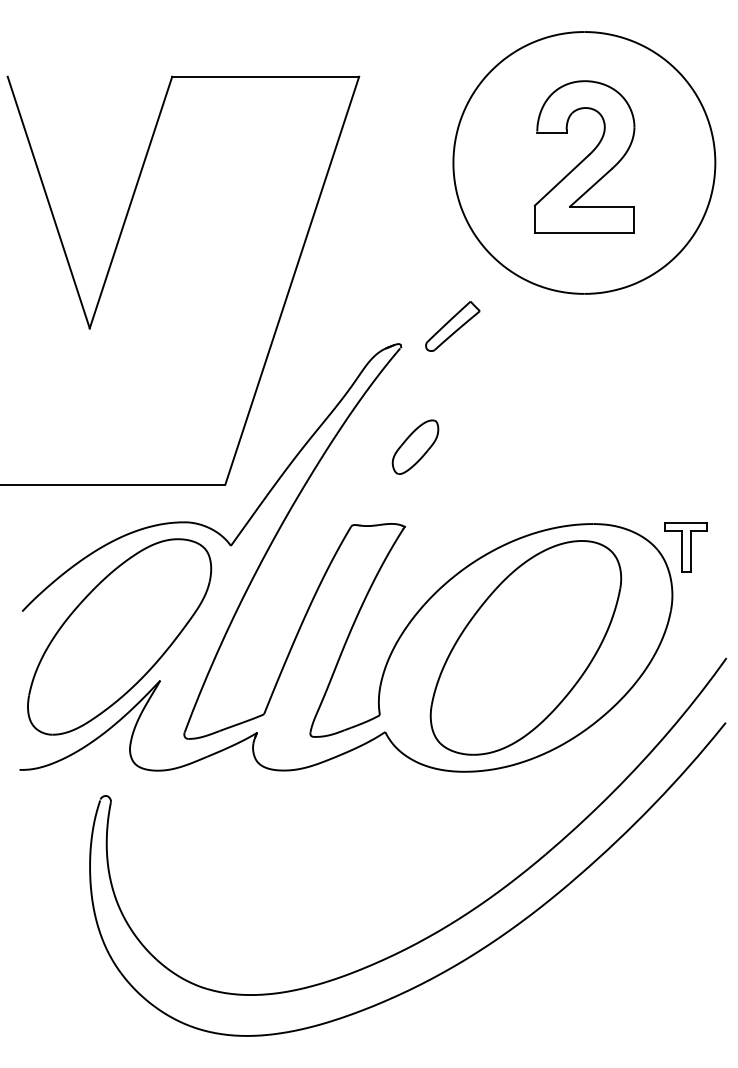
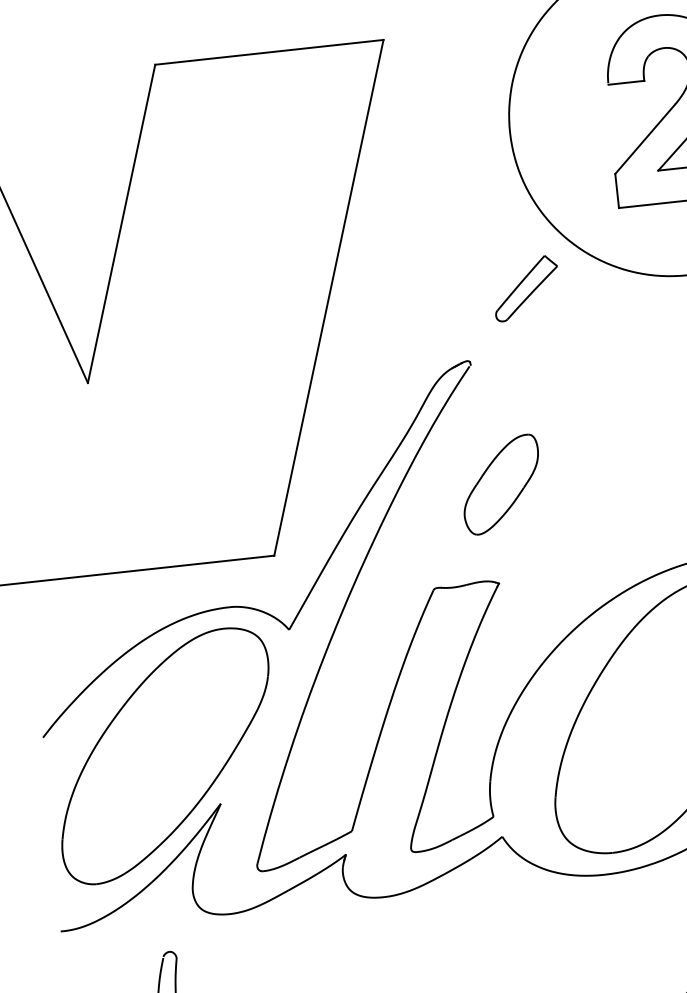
part: (452, 326) -> (525, 288), moved
part: (415, 447) -> (501, 485), size x1.43

